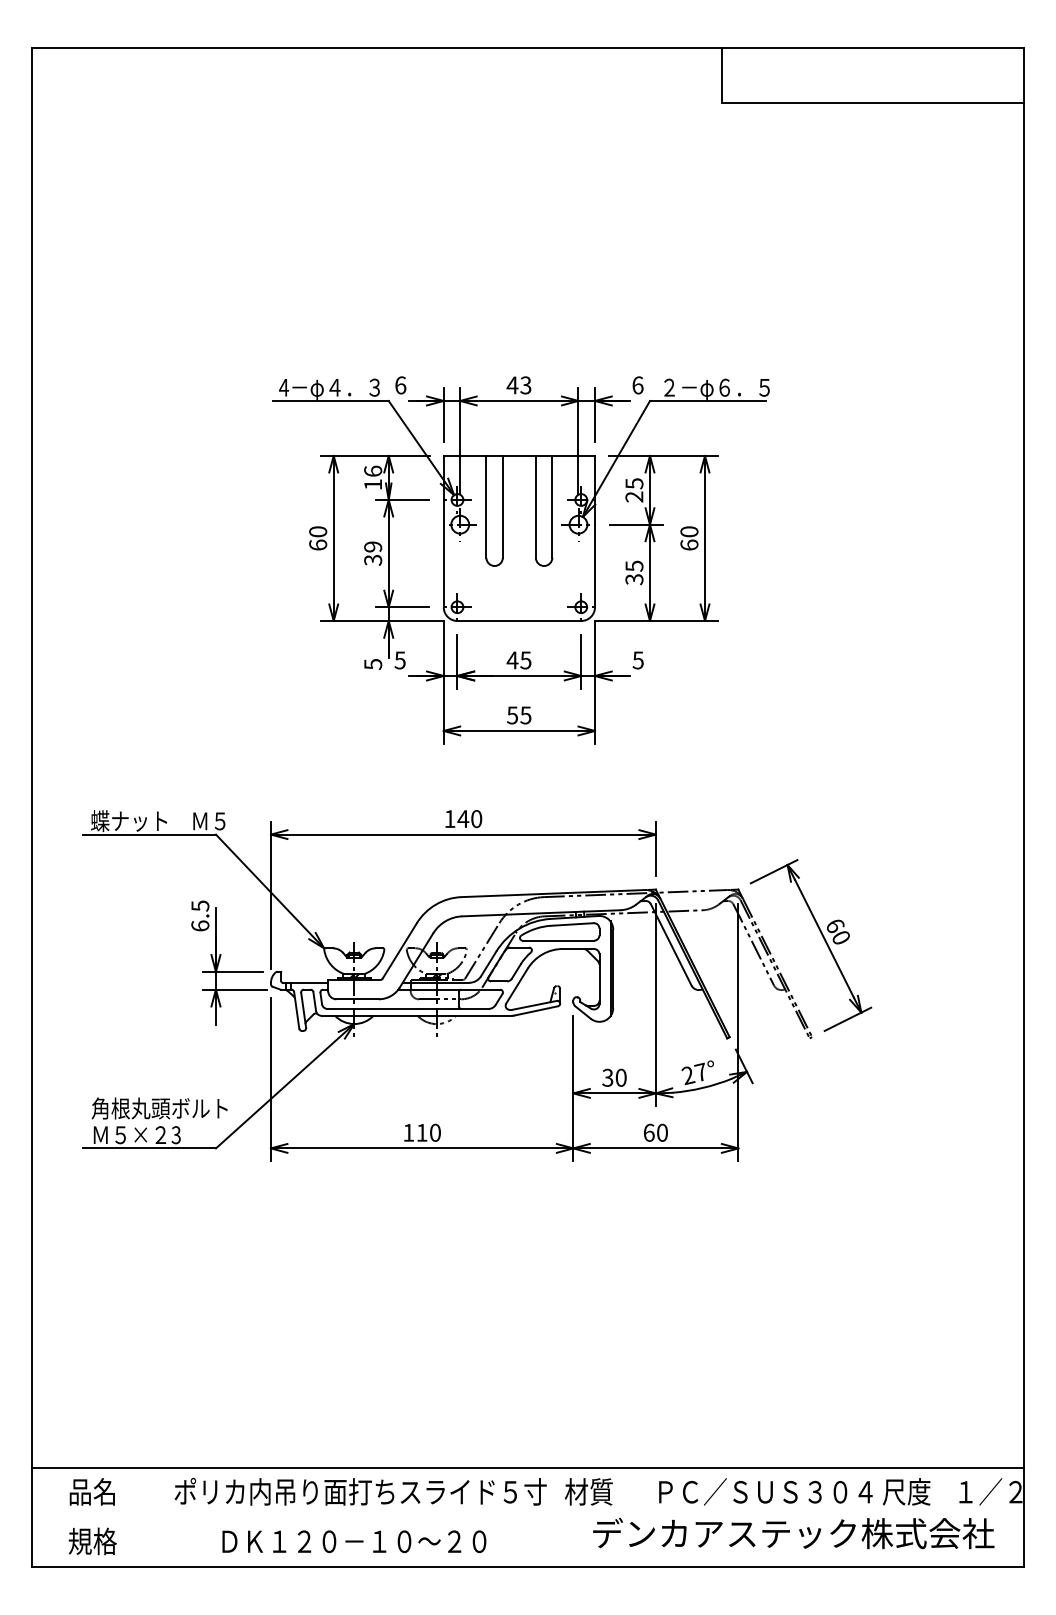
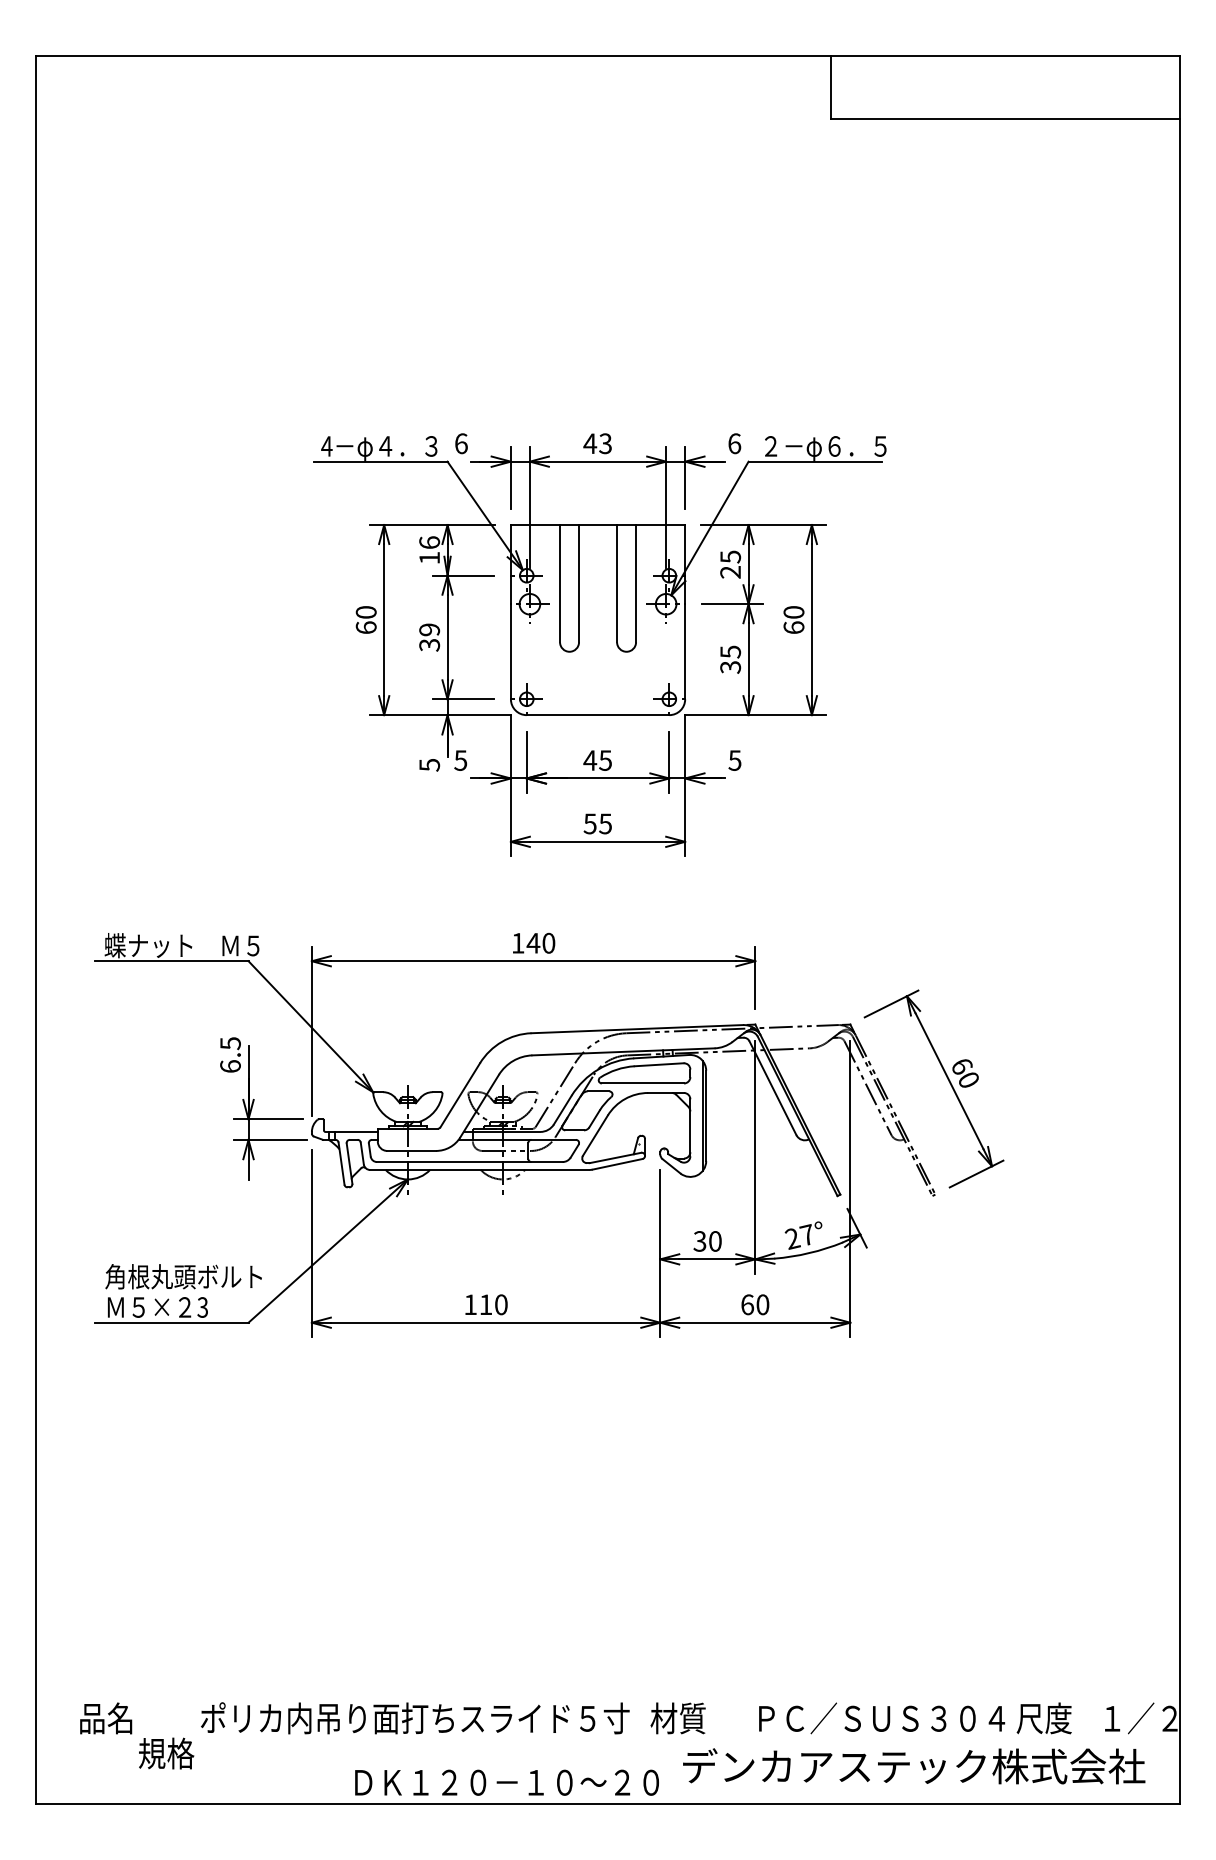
line: (527, 1467) -> (607, 1690), removed
text: (92, 1541) -> (166, 1753), moved
text: (354, 1541) -> (507, 1782), moved

